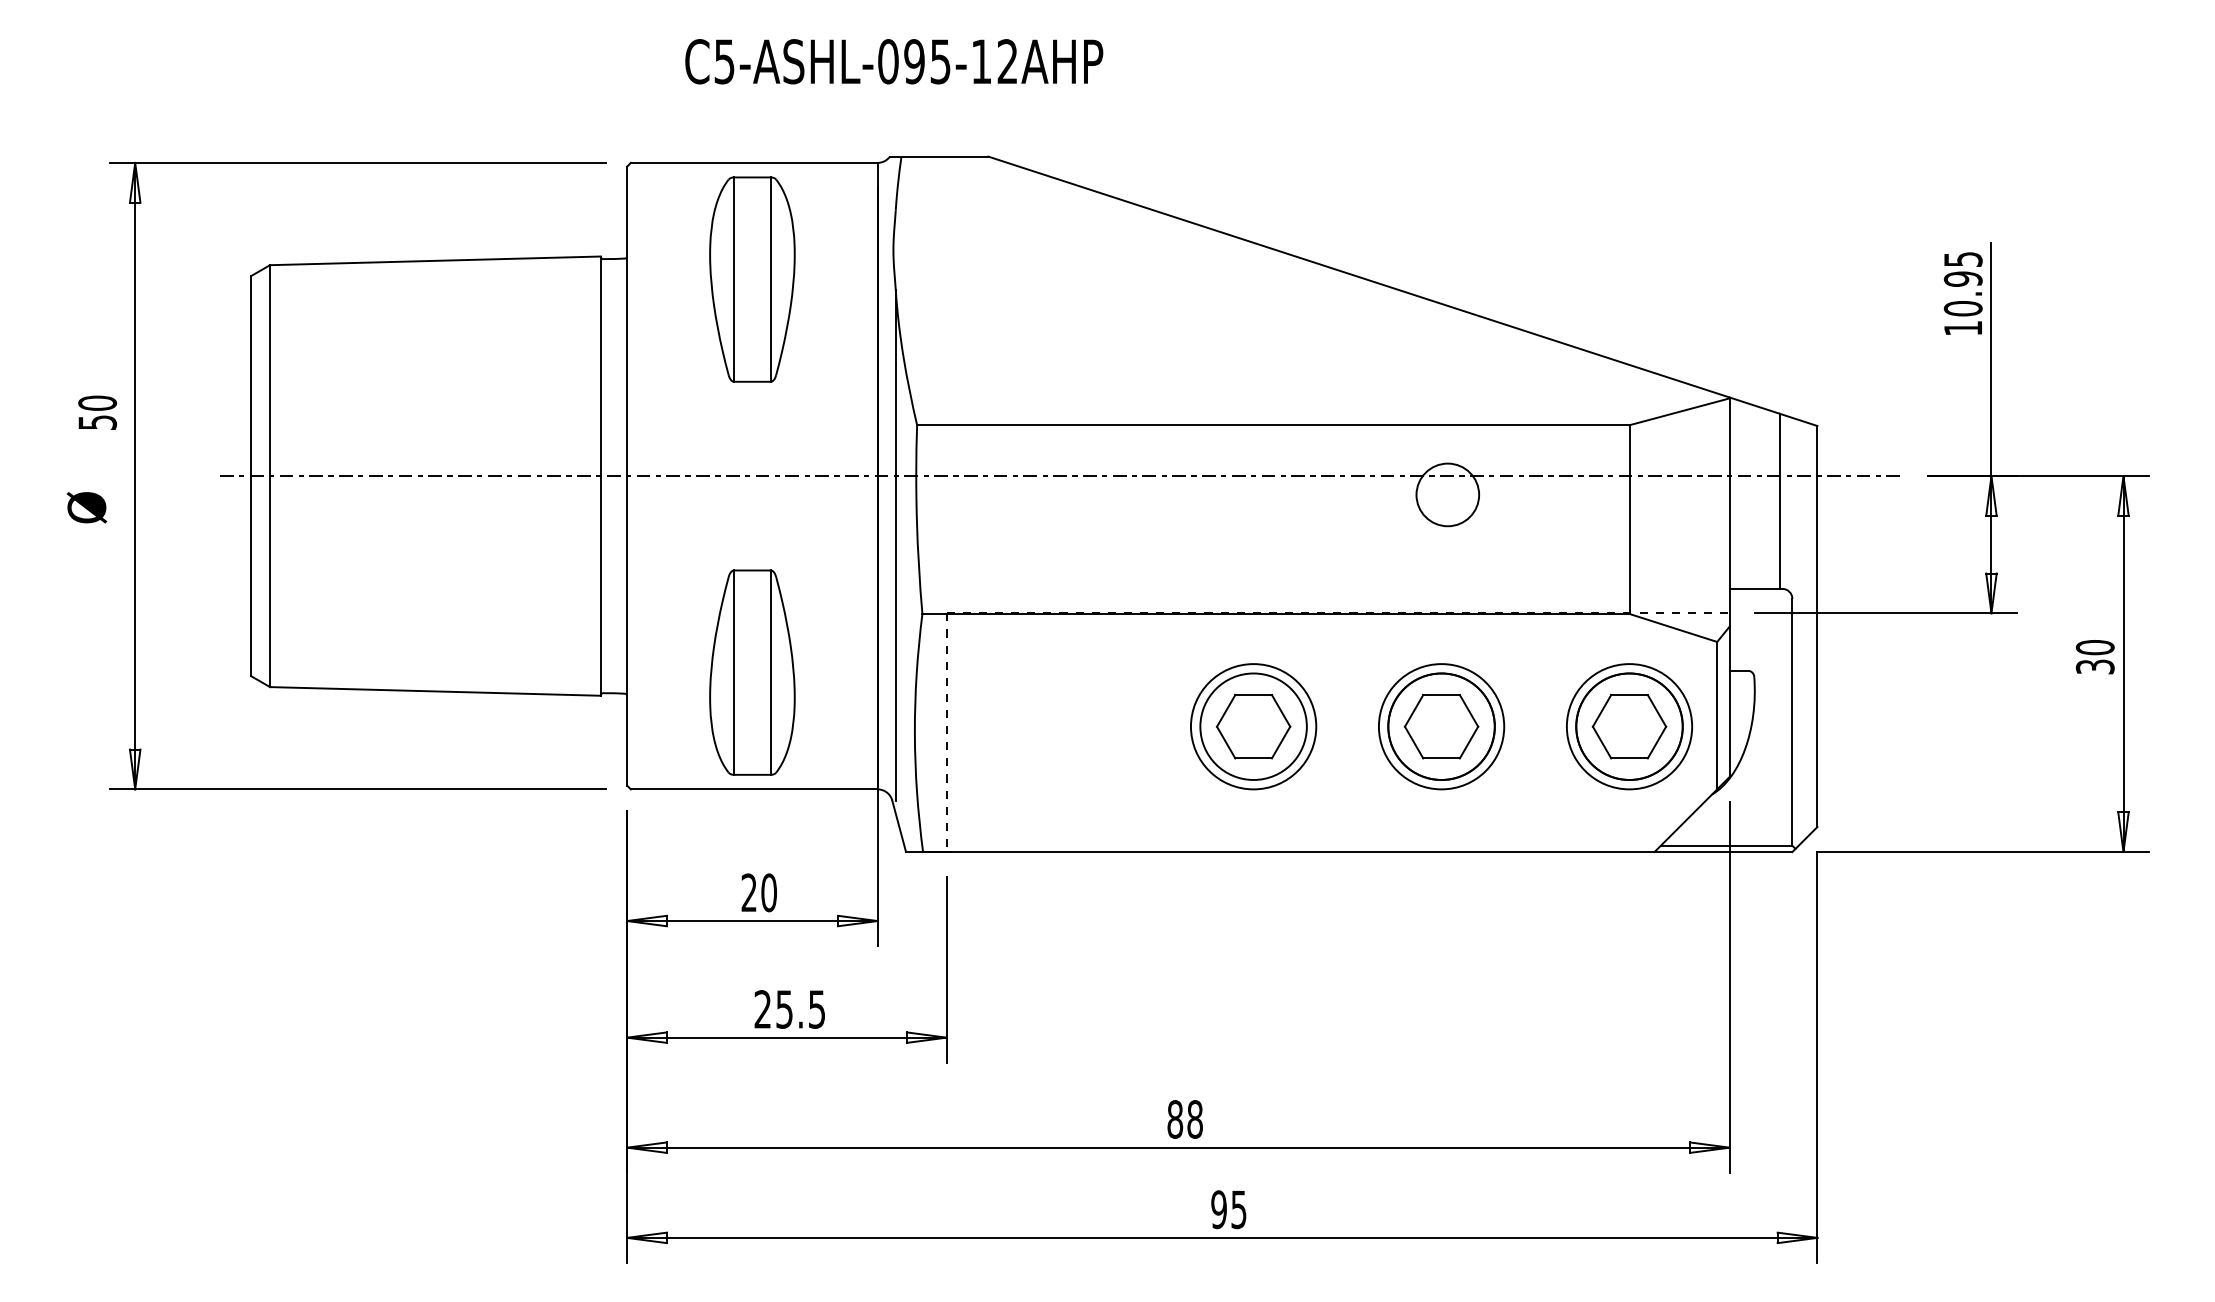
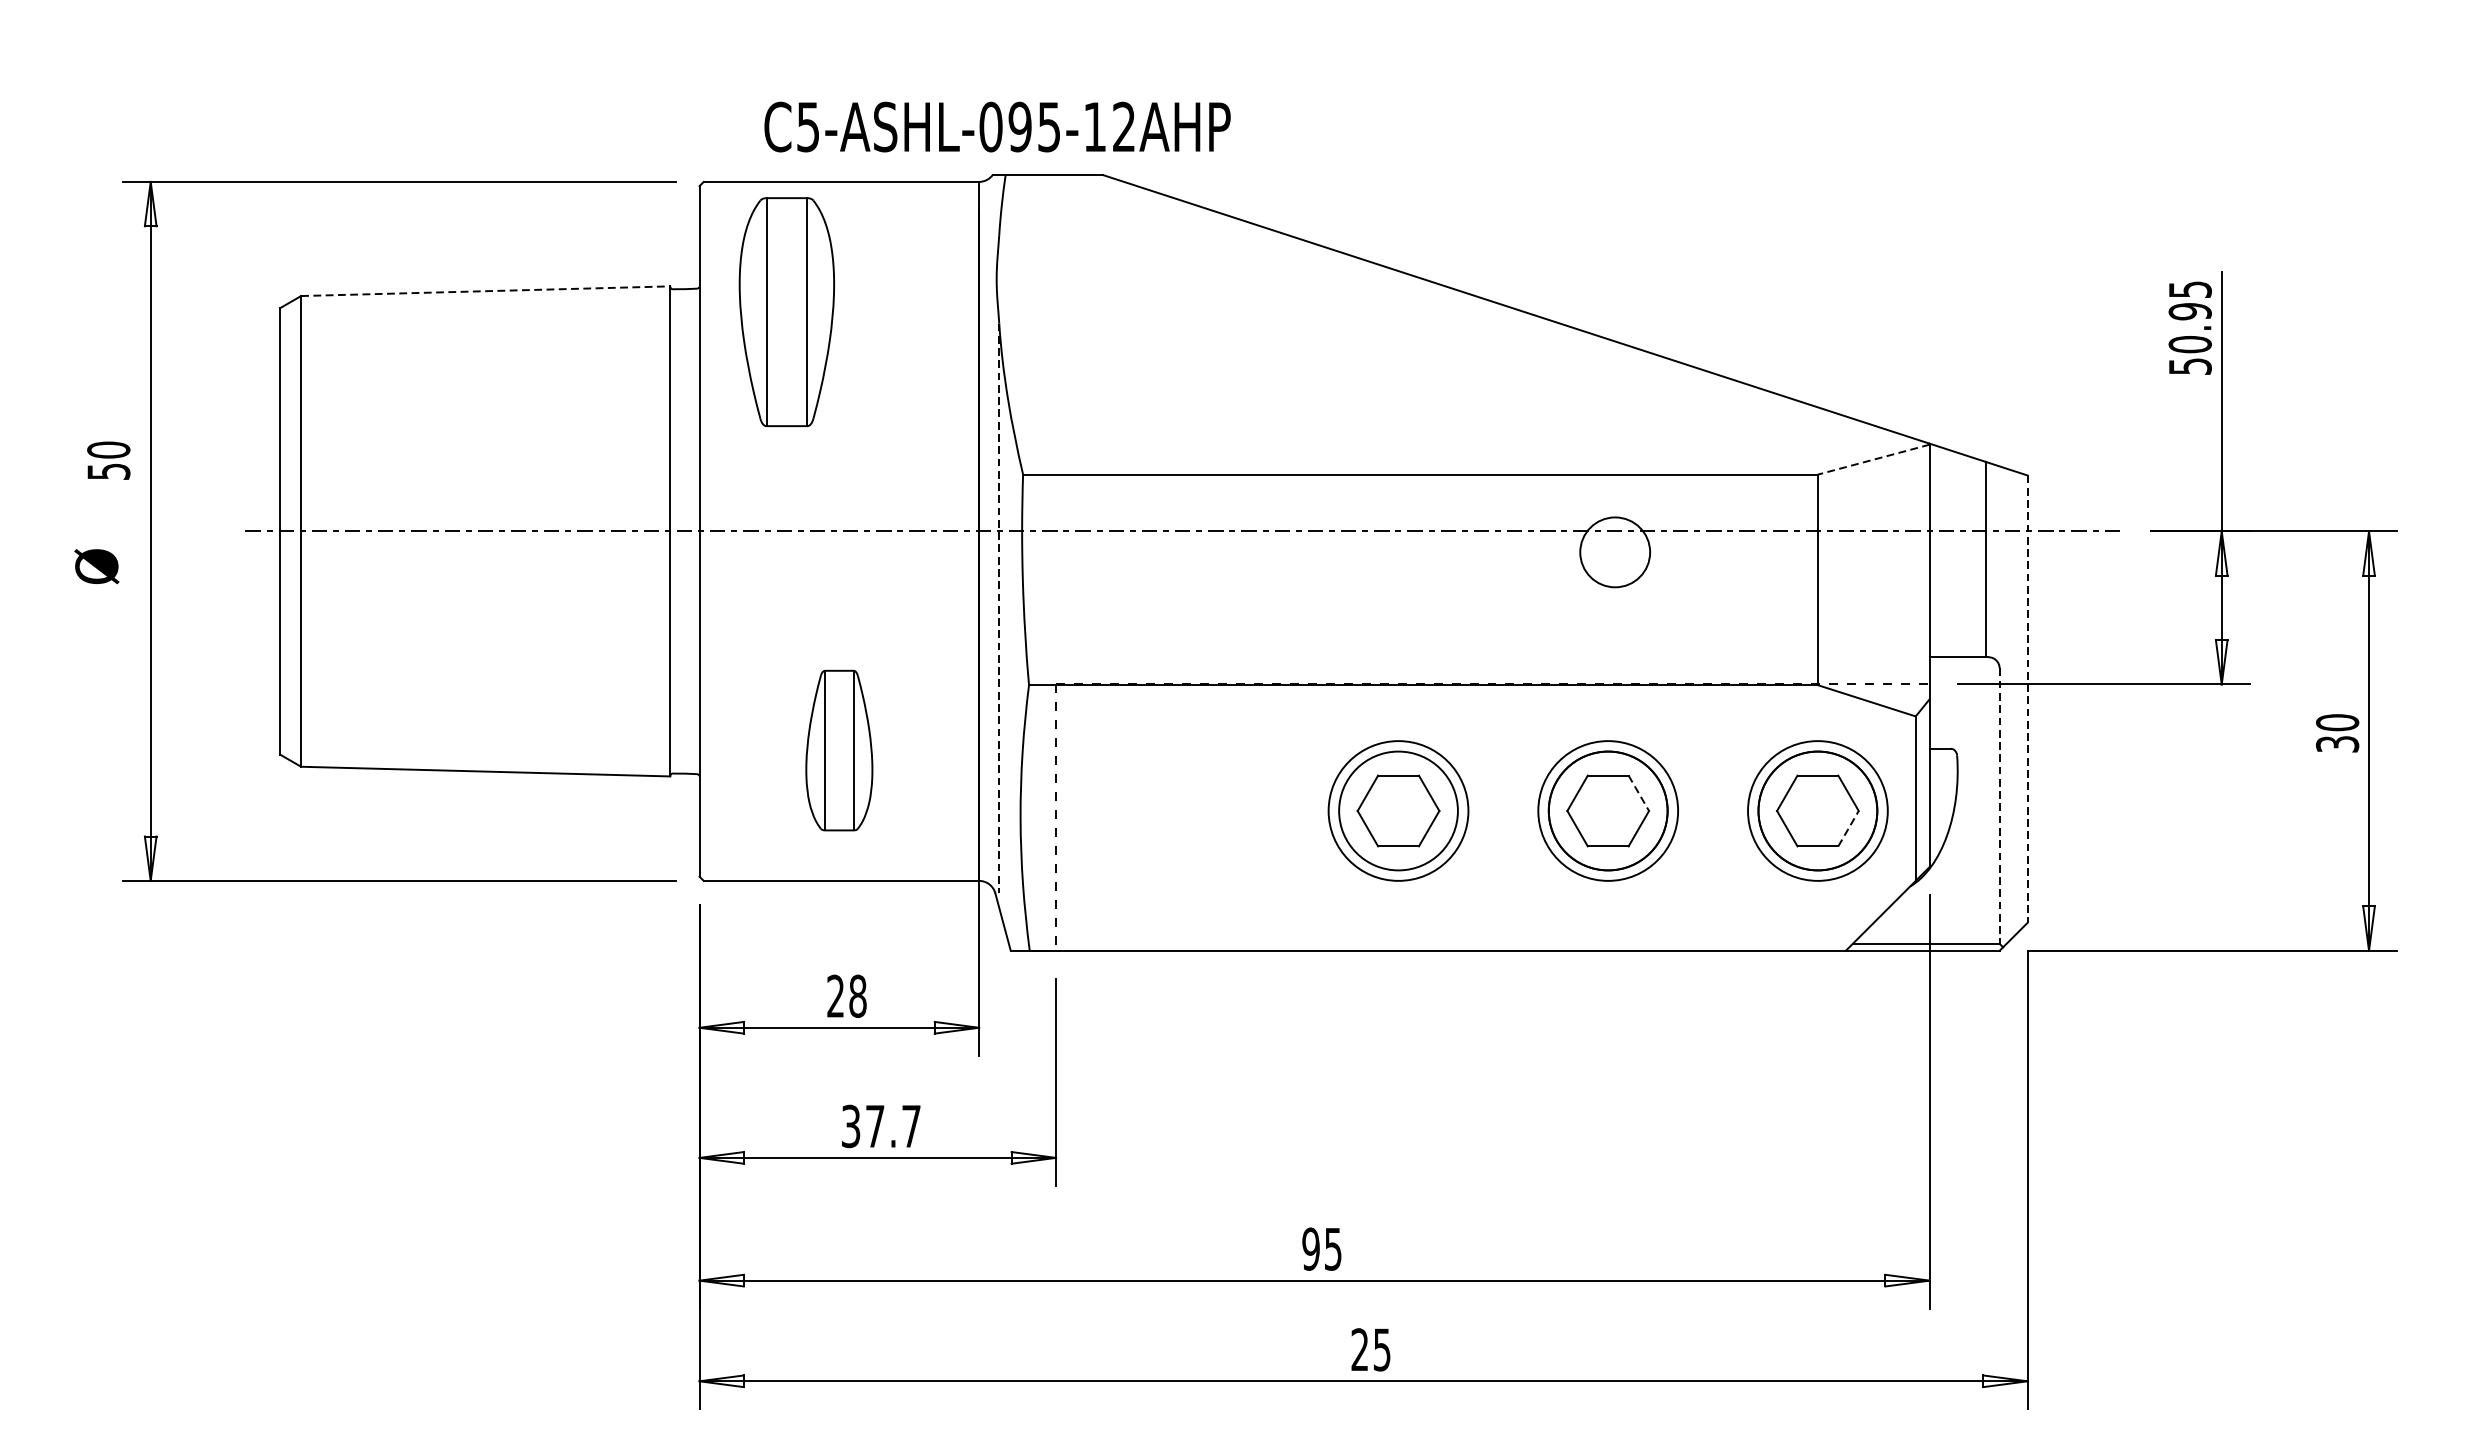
text: (894, 61) -> (997, 126), moved
line: (435, 260) -> (485, 290), solid -> dashed
part: (752, 279) -> (786, 312), moved
text: (1963, 328) -> (2190, 366), 10.95 -> 50.95
line: (1679, 411) -> (1873, 459), solid -> dashed
line: (895, 545) -> (998, 608), solid -> dashed
line: (1817, 627) -> (2027, 700), solid -> dashed
part: (752, 672) -> (839, 750), size x0.7
line: (1469, 711) -> (1639, 793), solid -> dashed
line: (1792, 722) -> (1999, 806), solid -> dashed
line: (1657, 742) -> (1849, 828), solid -> dashed
text: (768, 892) -> (857, 995), 20 -> 28
text: (789, 1009) -> (880, 1126), 25.5 -> 37.7
text: (1184, 1119) -> (1321, 1249), 88 -> 95
text: (1218, 1209) -> (1359, 1349), 95 -> 25

